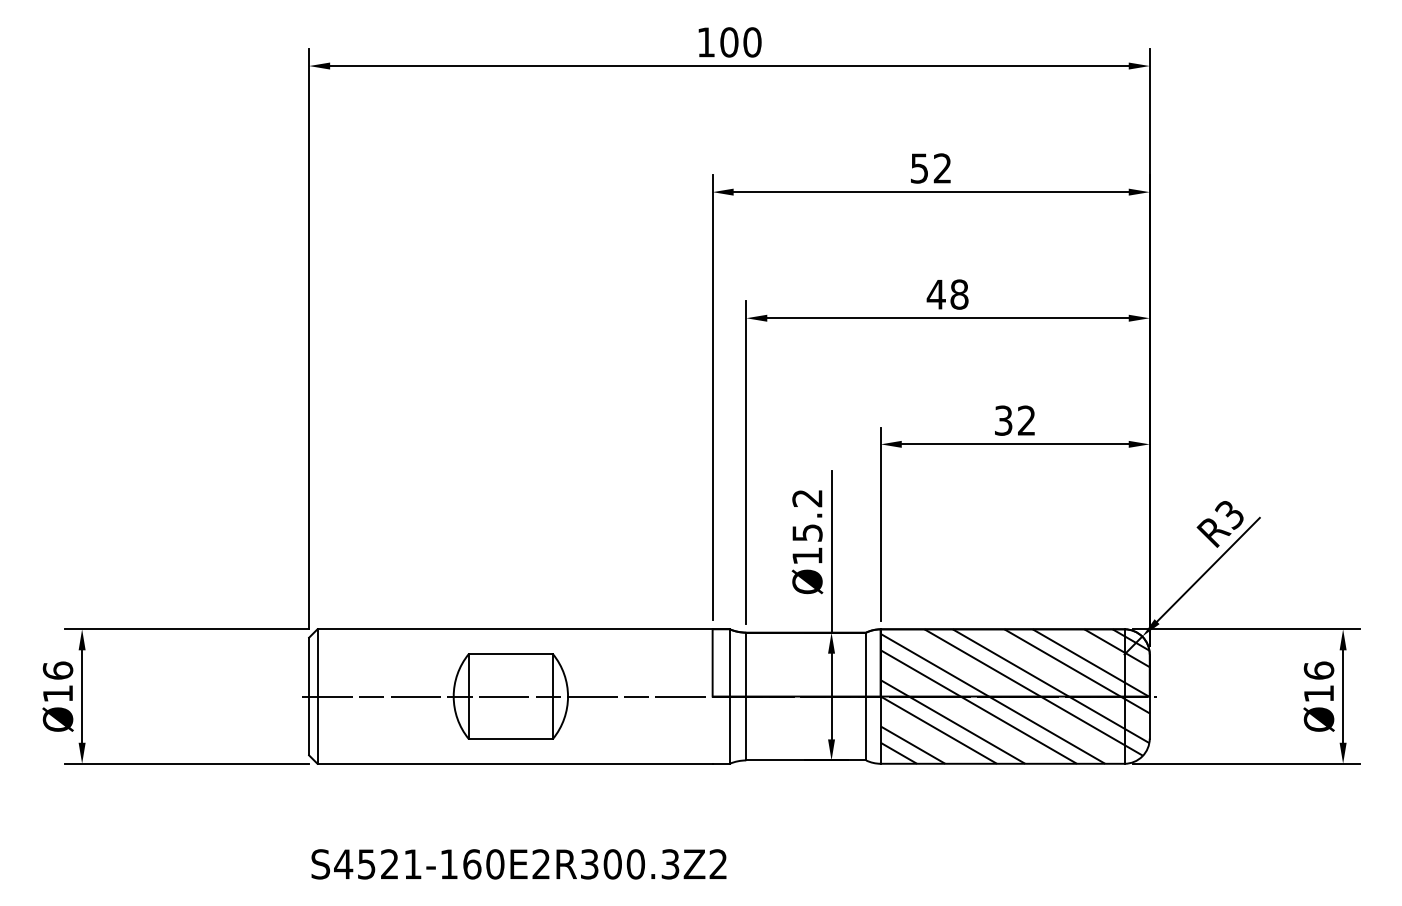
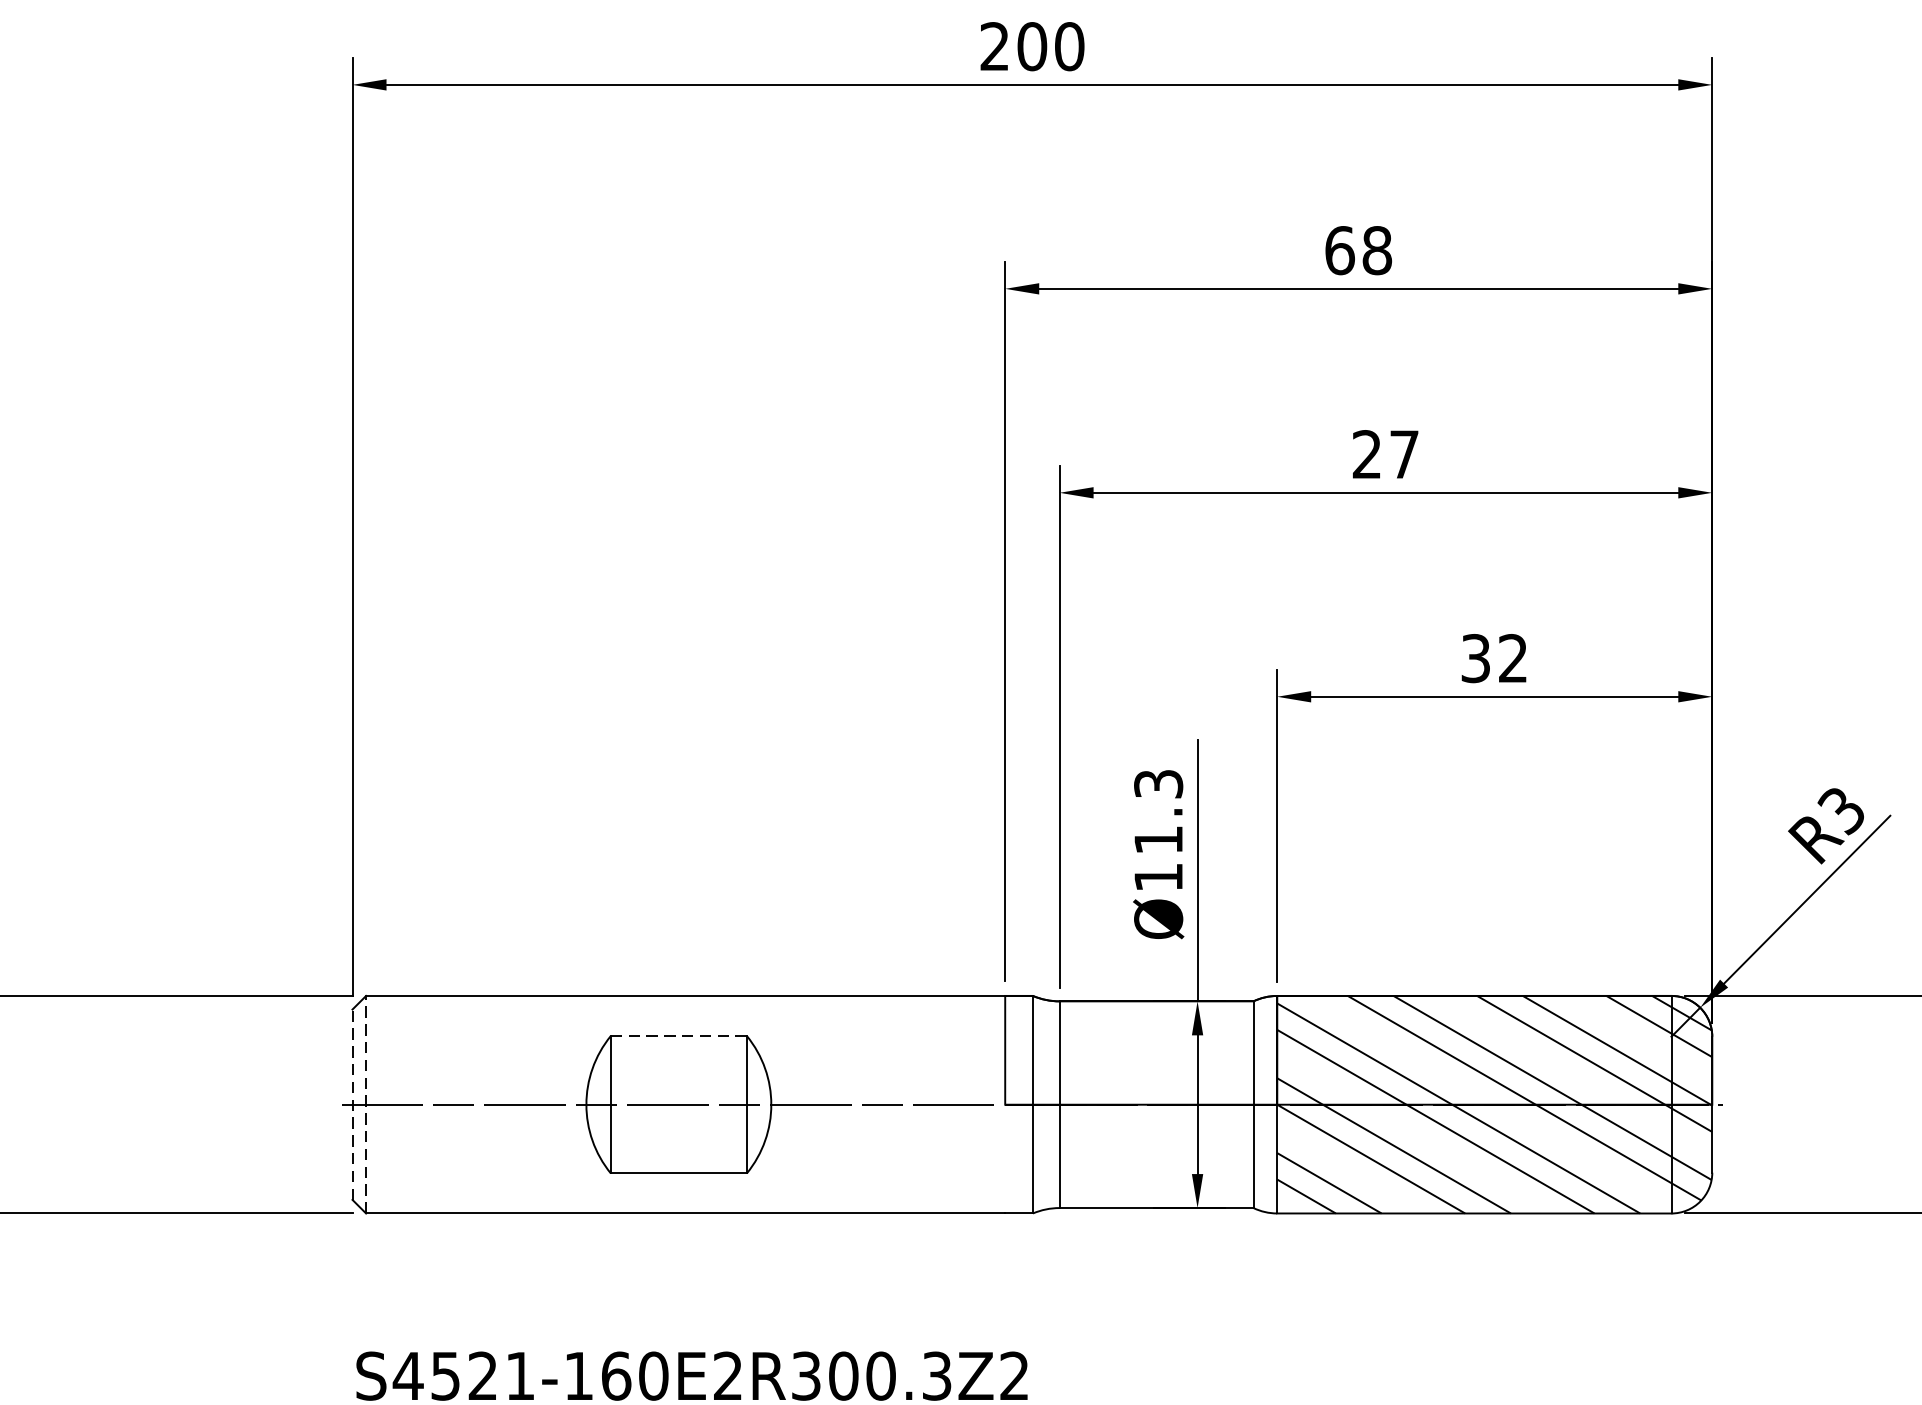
text: (705, 42) -> (993, 46), 100 -> 200
text: (930, 168) -> (1357, 250), 52 -> 68
text: (947, 294) -> (1385, 454), 48 -> 27
text: (807, 515) -> (1158, 811), Ø15.2 -> Ø11.3
line: (511, 654) -> (679, 1036), solid -> dashed
line: (309, 696) -> (353, 1104), solid -> dashed
line: (317, 696) -> (366, 1104), solid -> dashed

